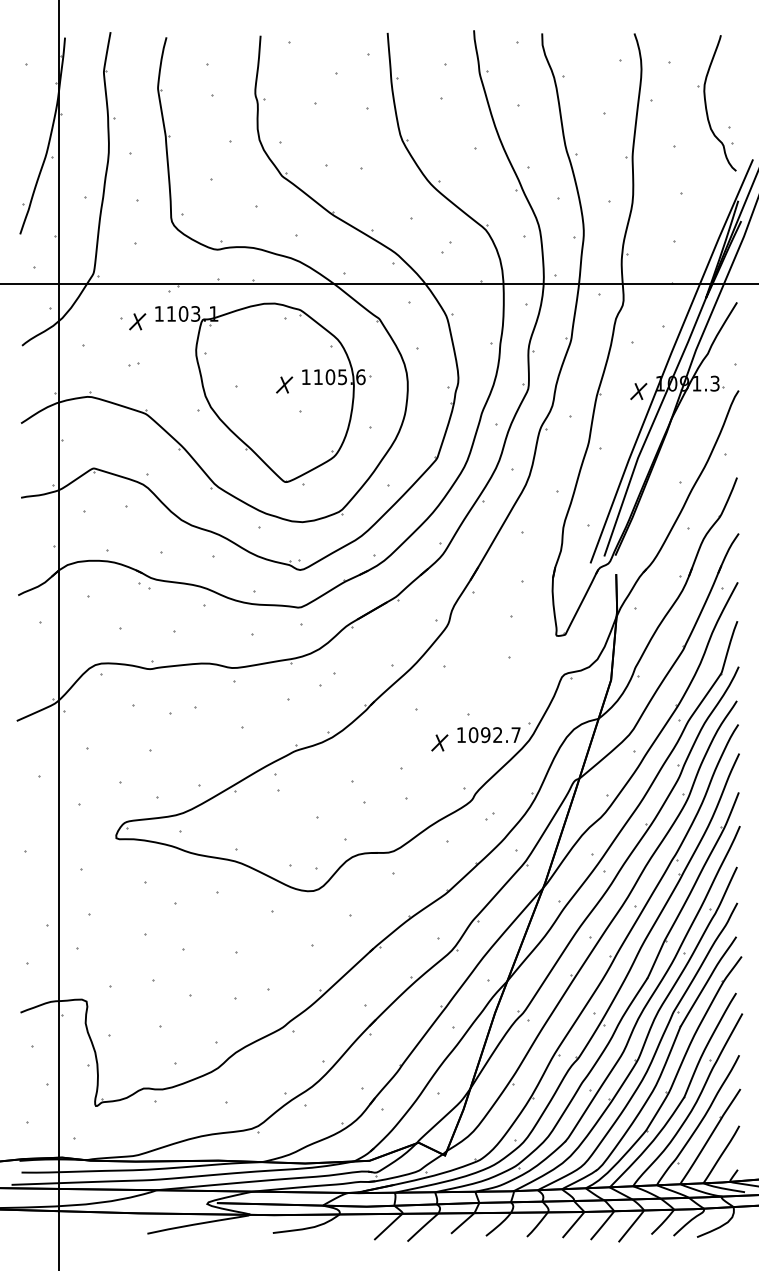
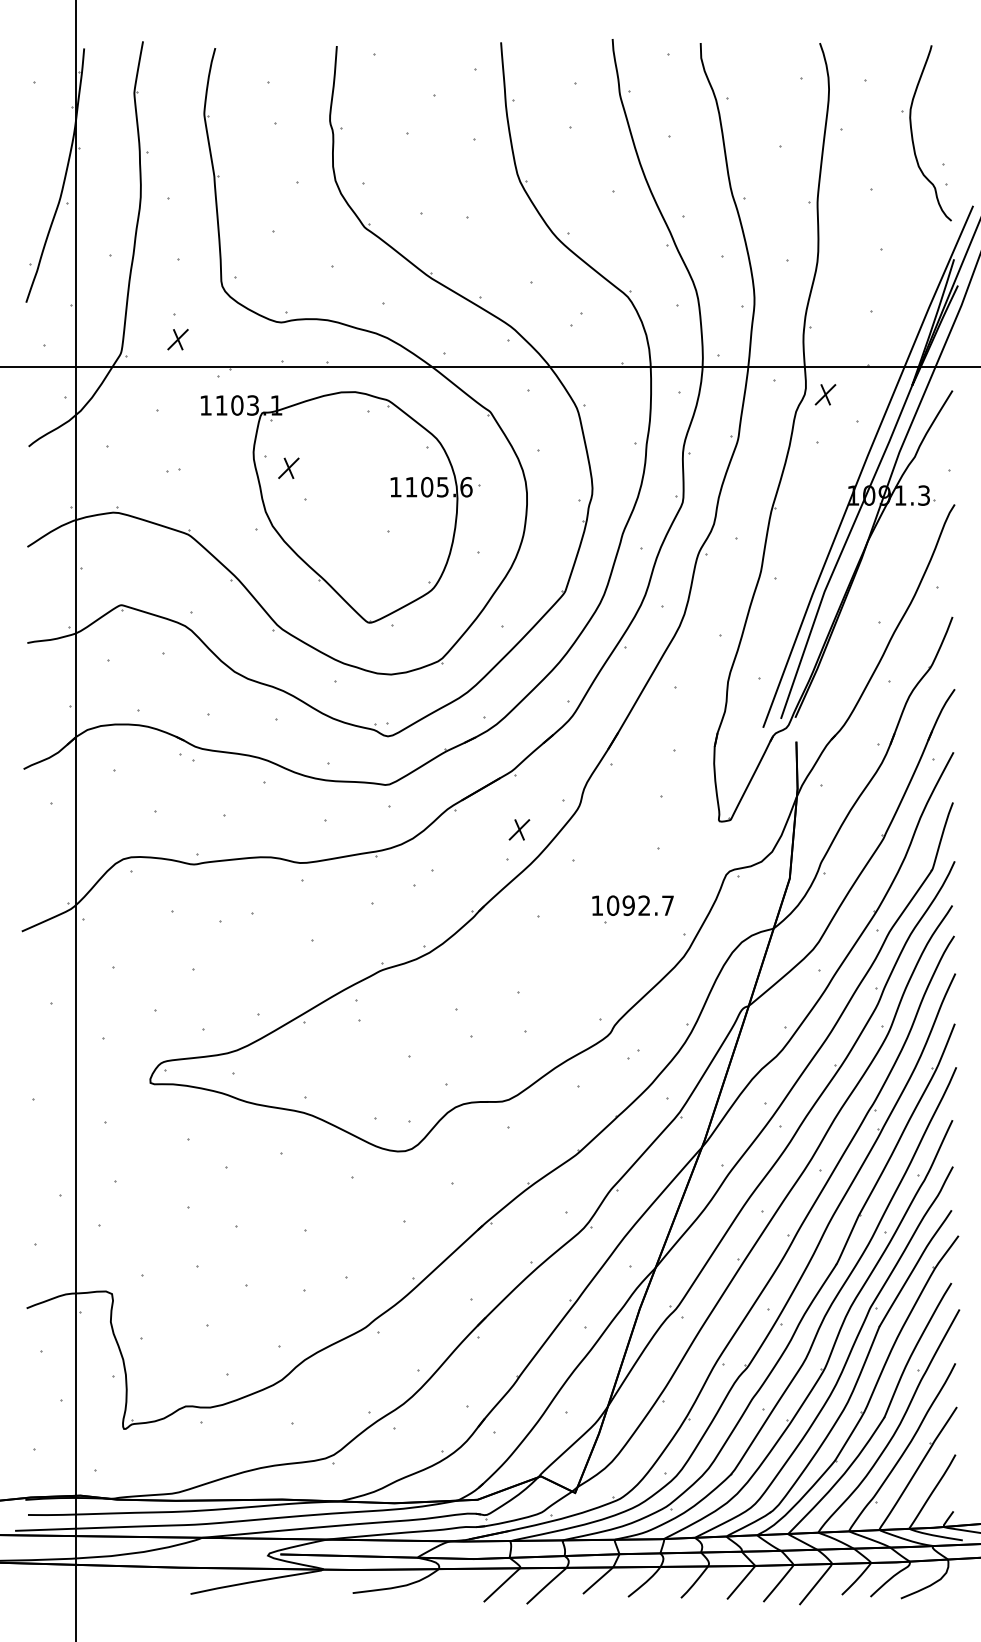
part: (137, 321) -> (177, 339), moved
part: (284, 384) -> (288, 467), moved
part: (638, 391) -> (825, 394), moved
text: (488, 734) -> (632, 905), moved
part: (439, 742) -> (519, 829), moved

